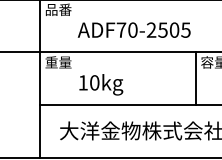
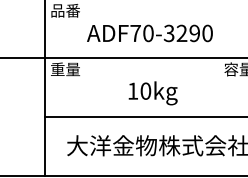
text: (167, 30) -> (187, 33), ADF70-2505 -> ADF70-3290
line: (195, 78) -> (218, 87), removed
text: (100, 84) -> (152, 93), moved

